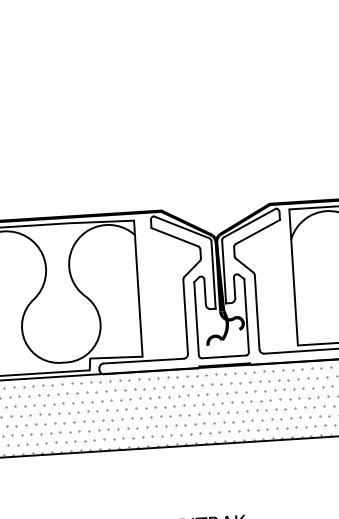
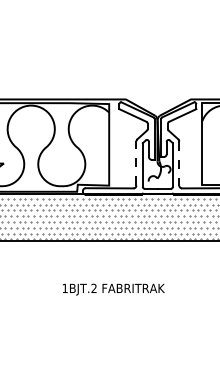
line: (257, 314) -> (179, 164), solid -> dashed
line: (185, 316) -> (136, 163), solid -> dashed

